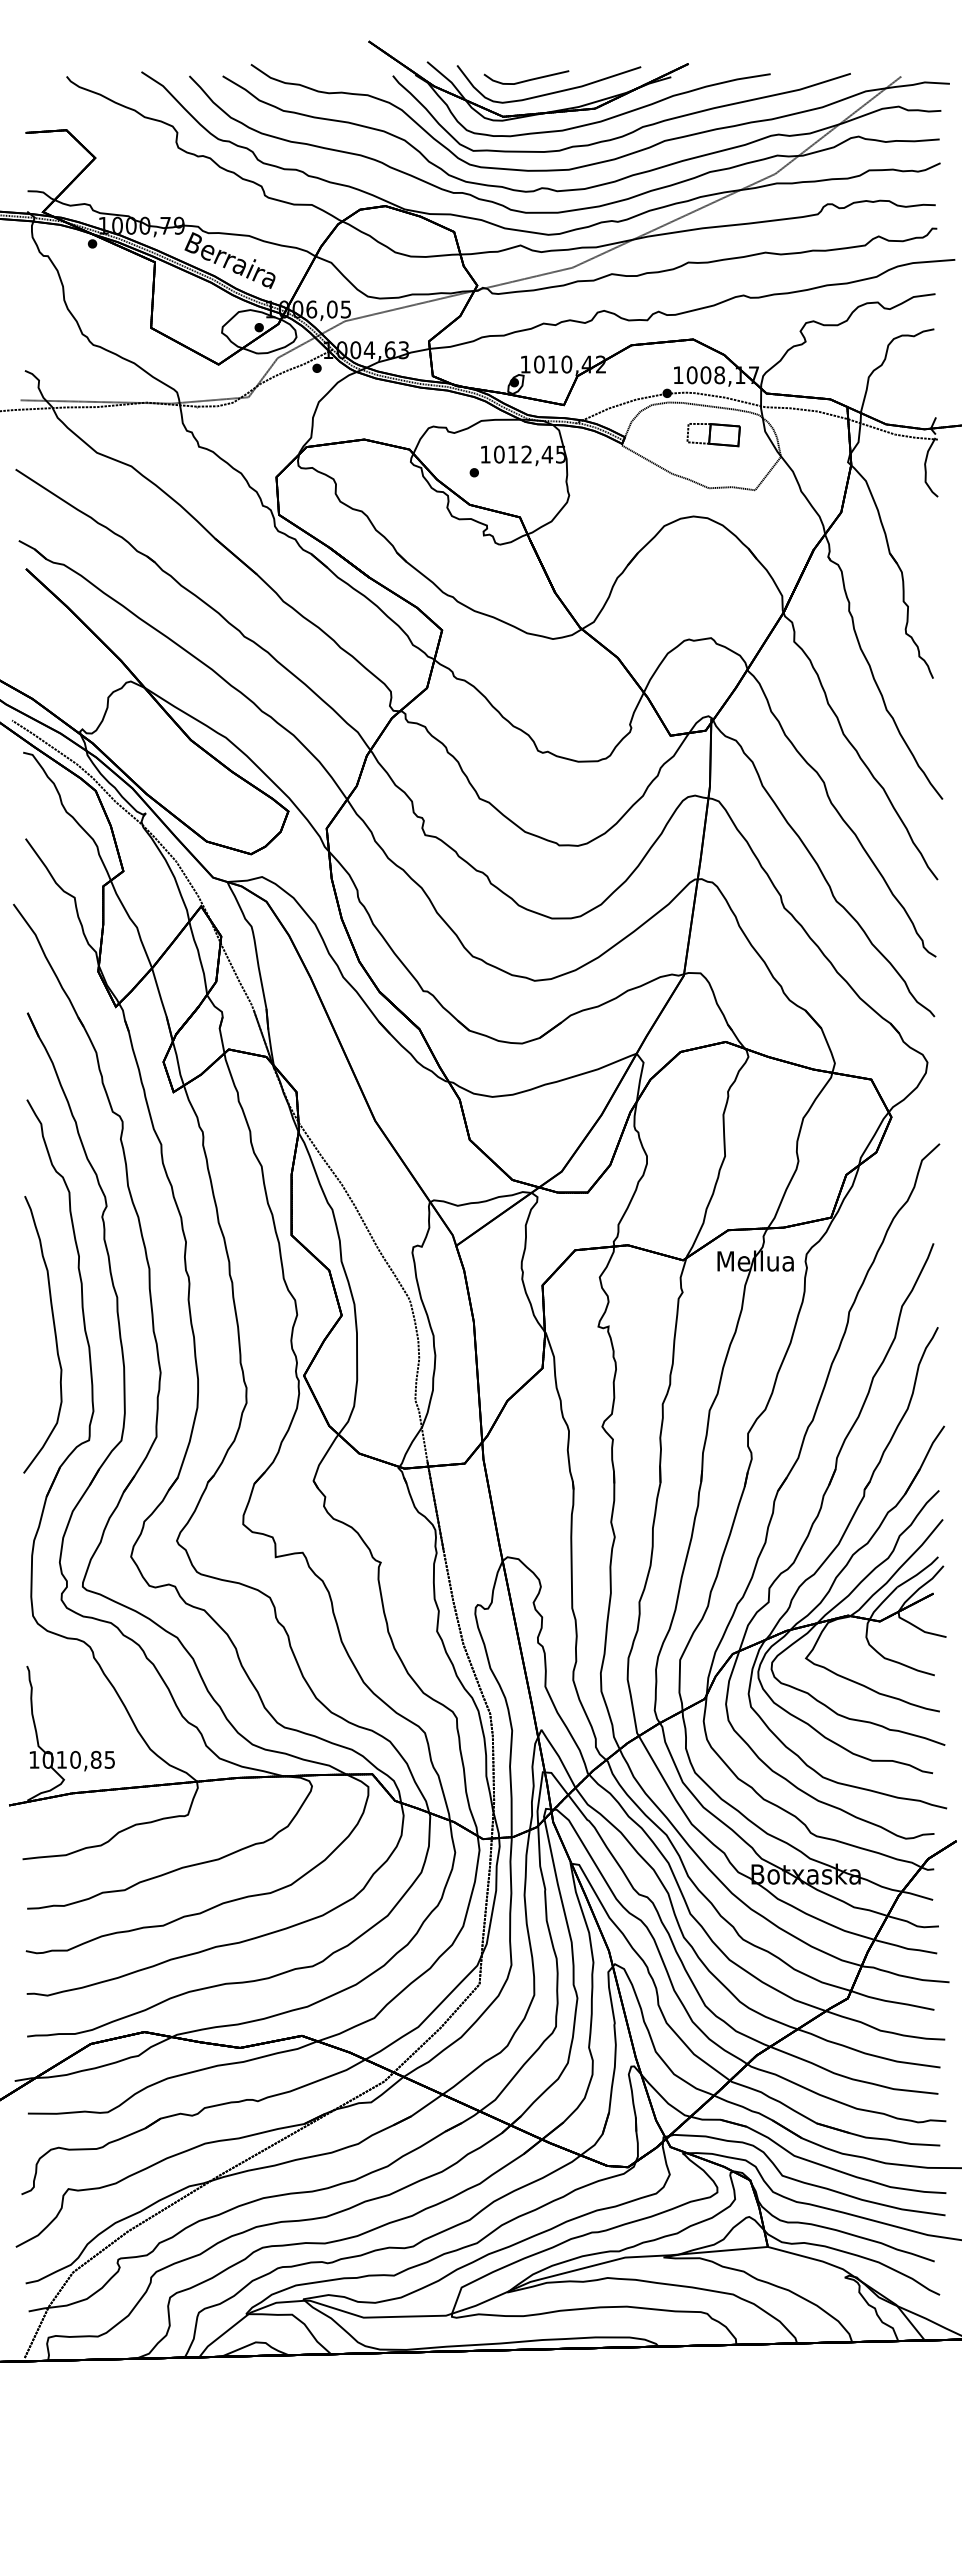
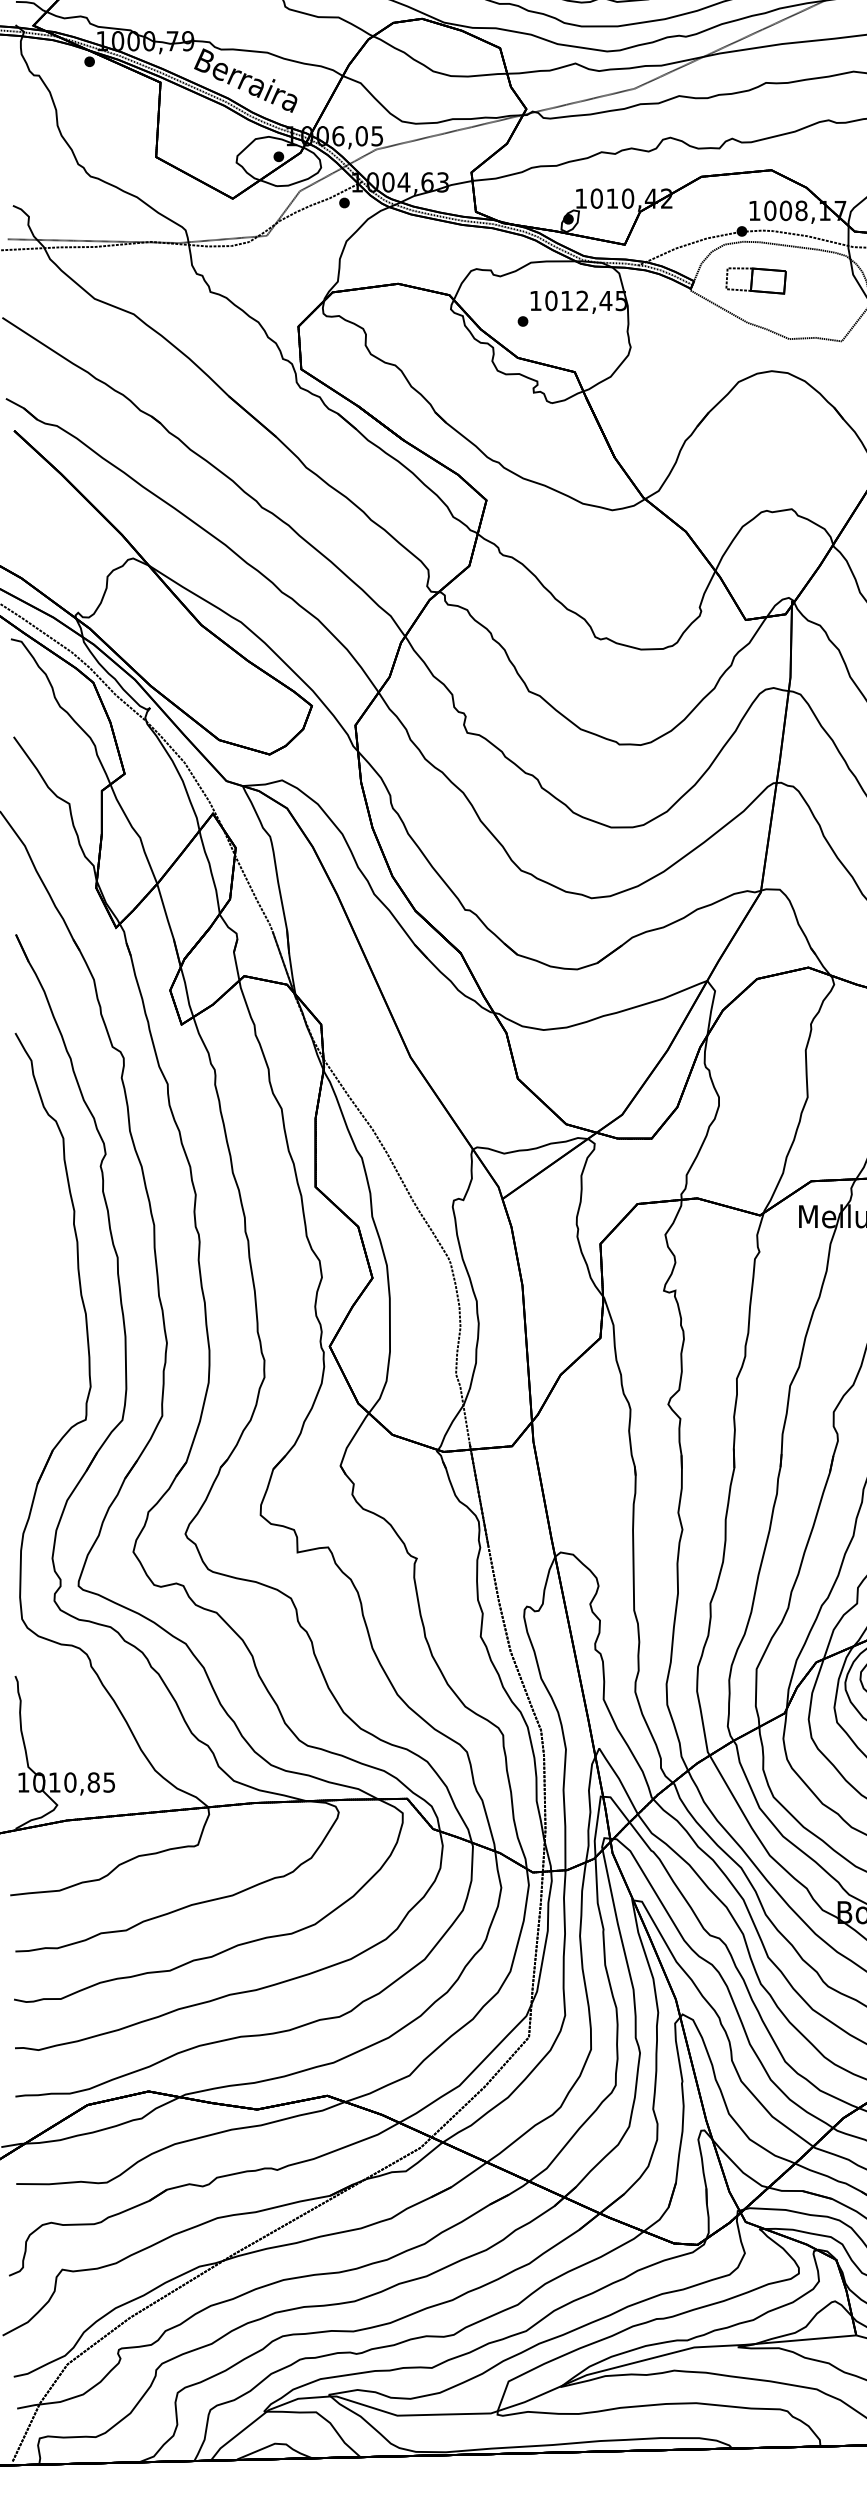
part: (713, 435) -> (755, 281), moved
curve: (54, 1334) -> (46, 1299), removed

